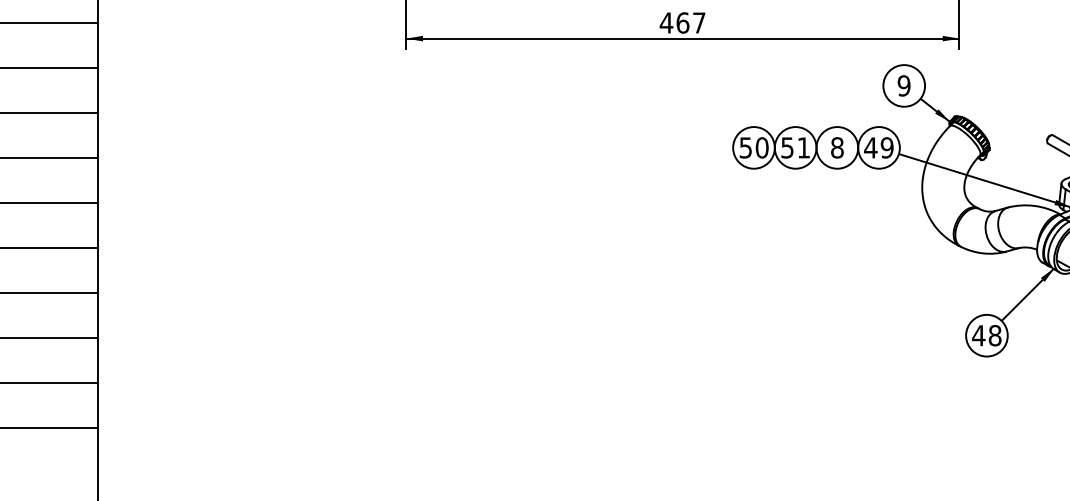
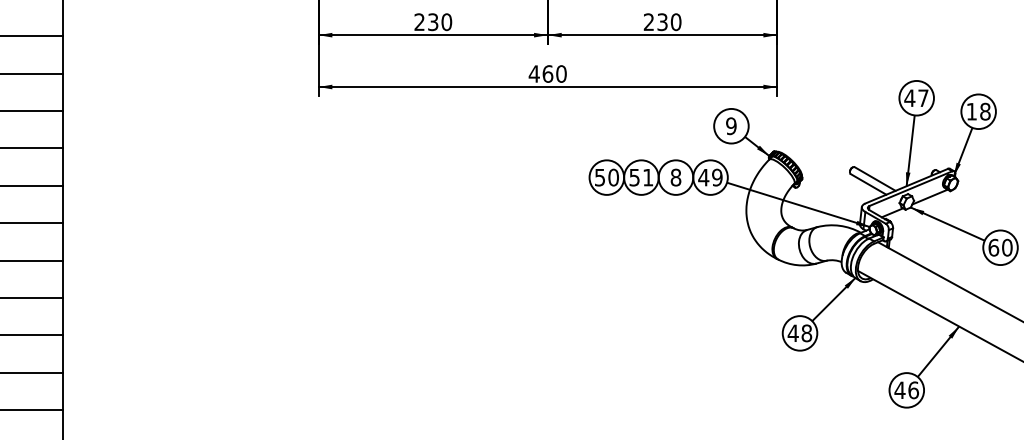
text: (699, 22) -> (561, 73), 467 -> 460

